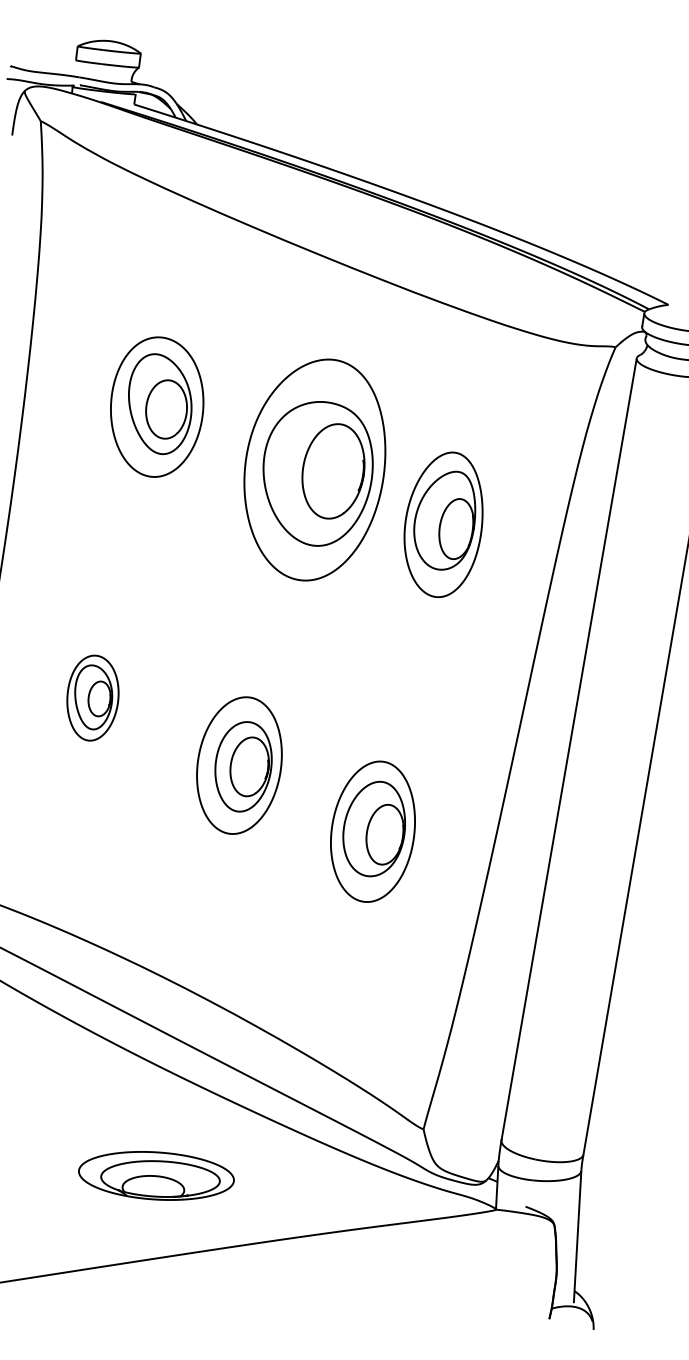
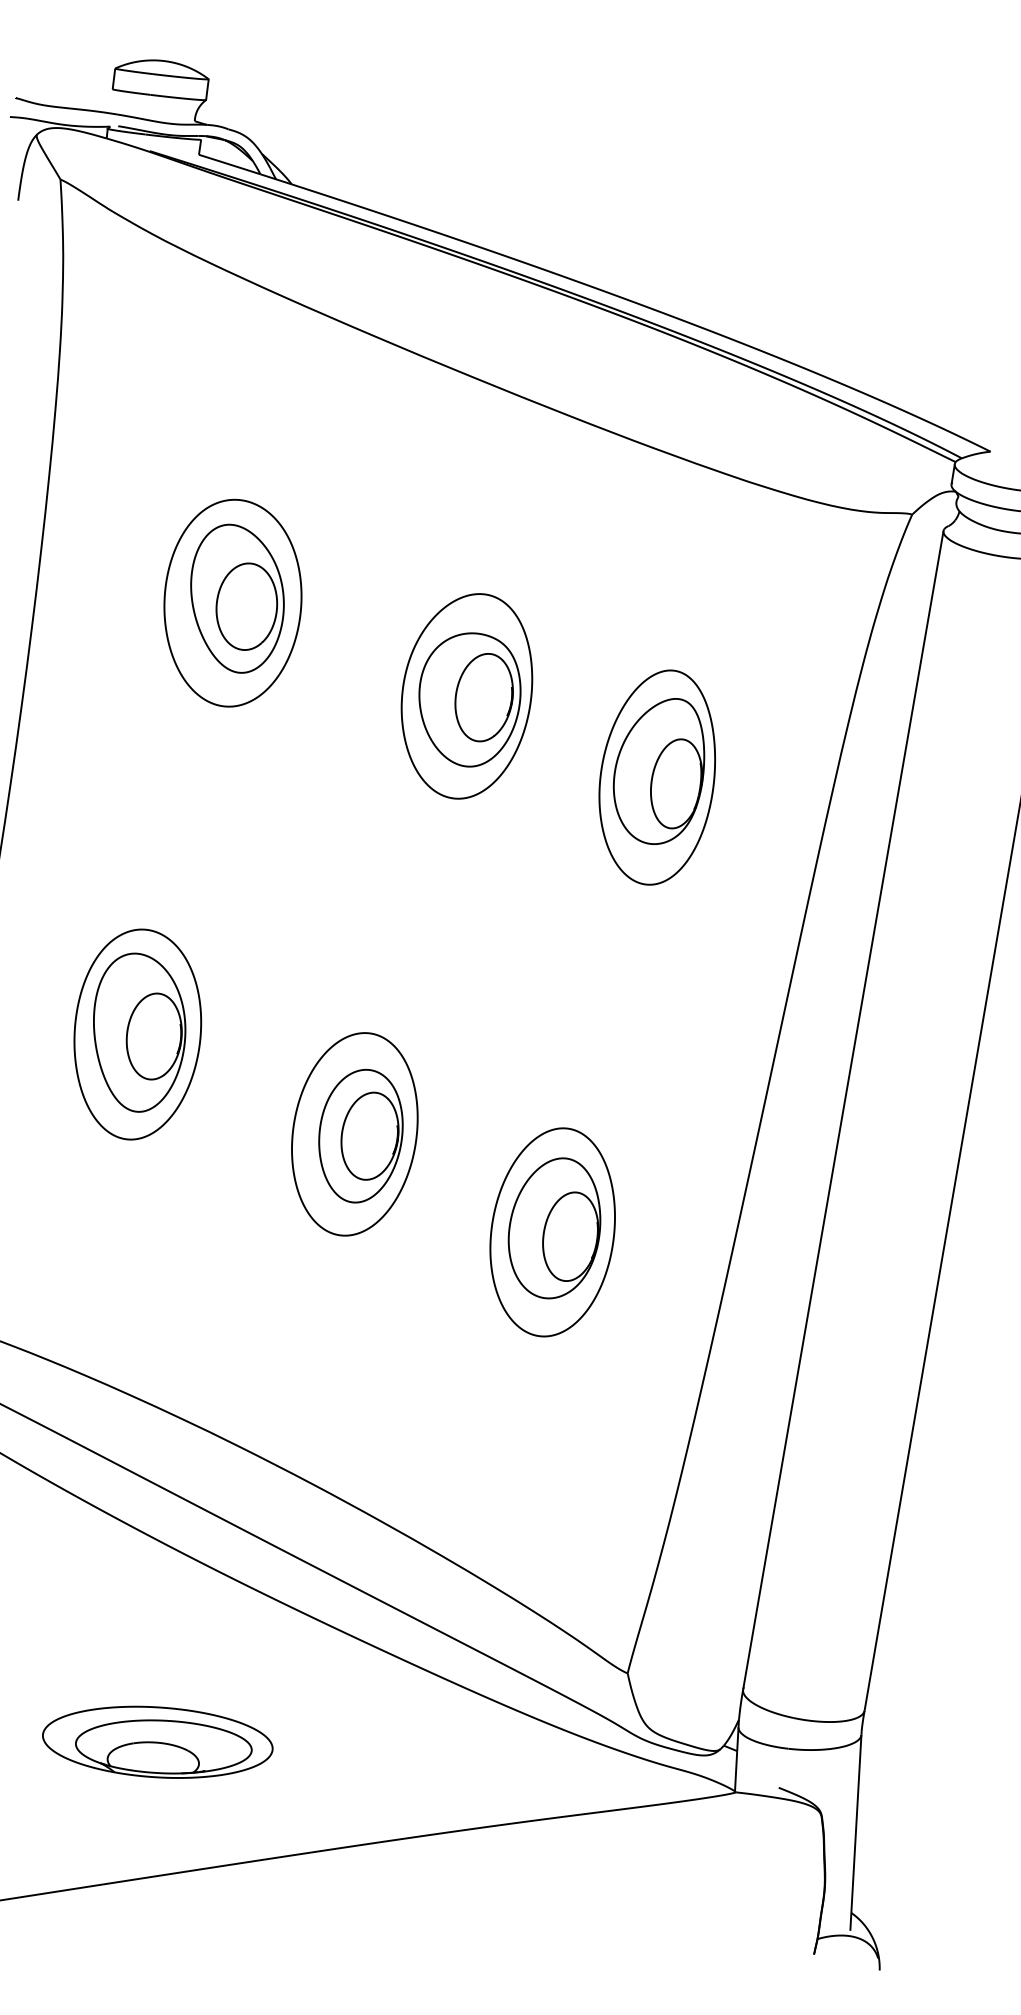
part: (315, 469) -> (467, 695), size x0.62
part: (92, 697) -> (137, 1033), size x1.67
part: (156, 1175) -> (157, 1741), moved

